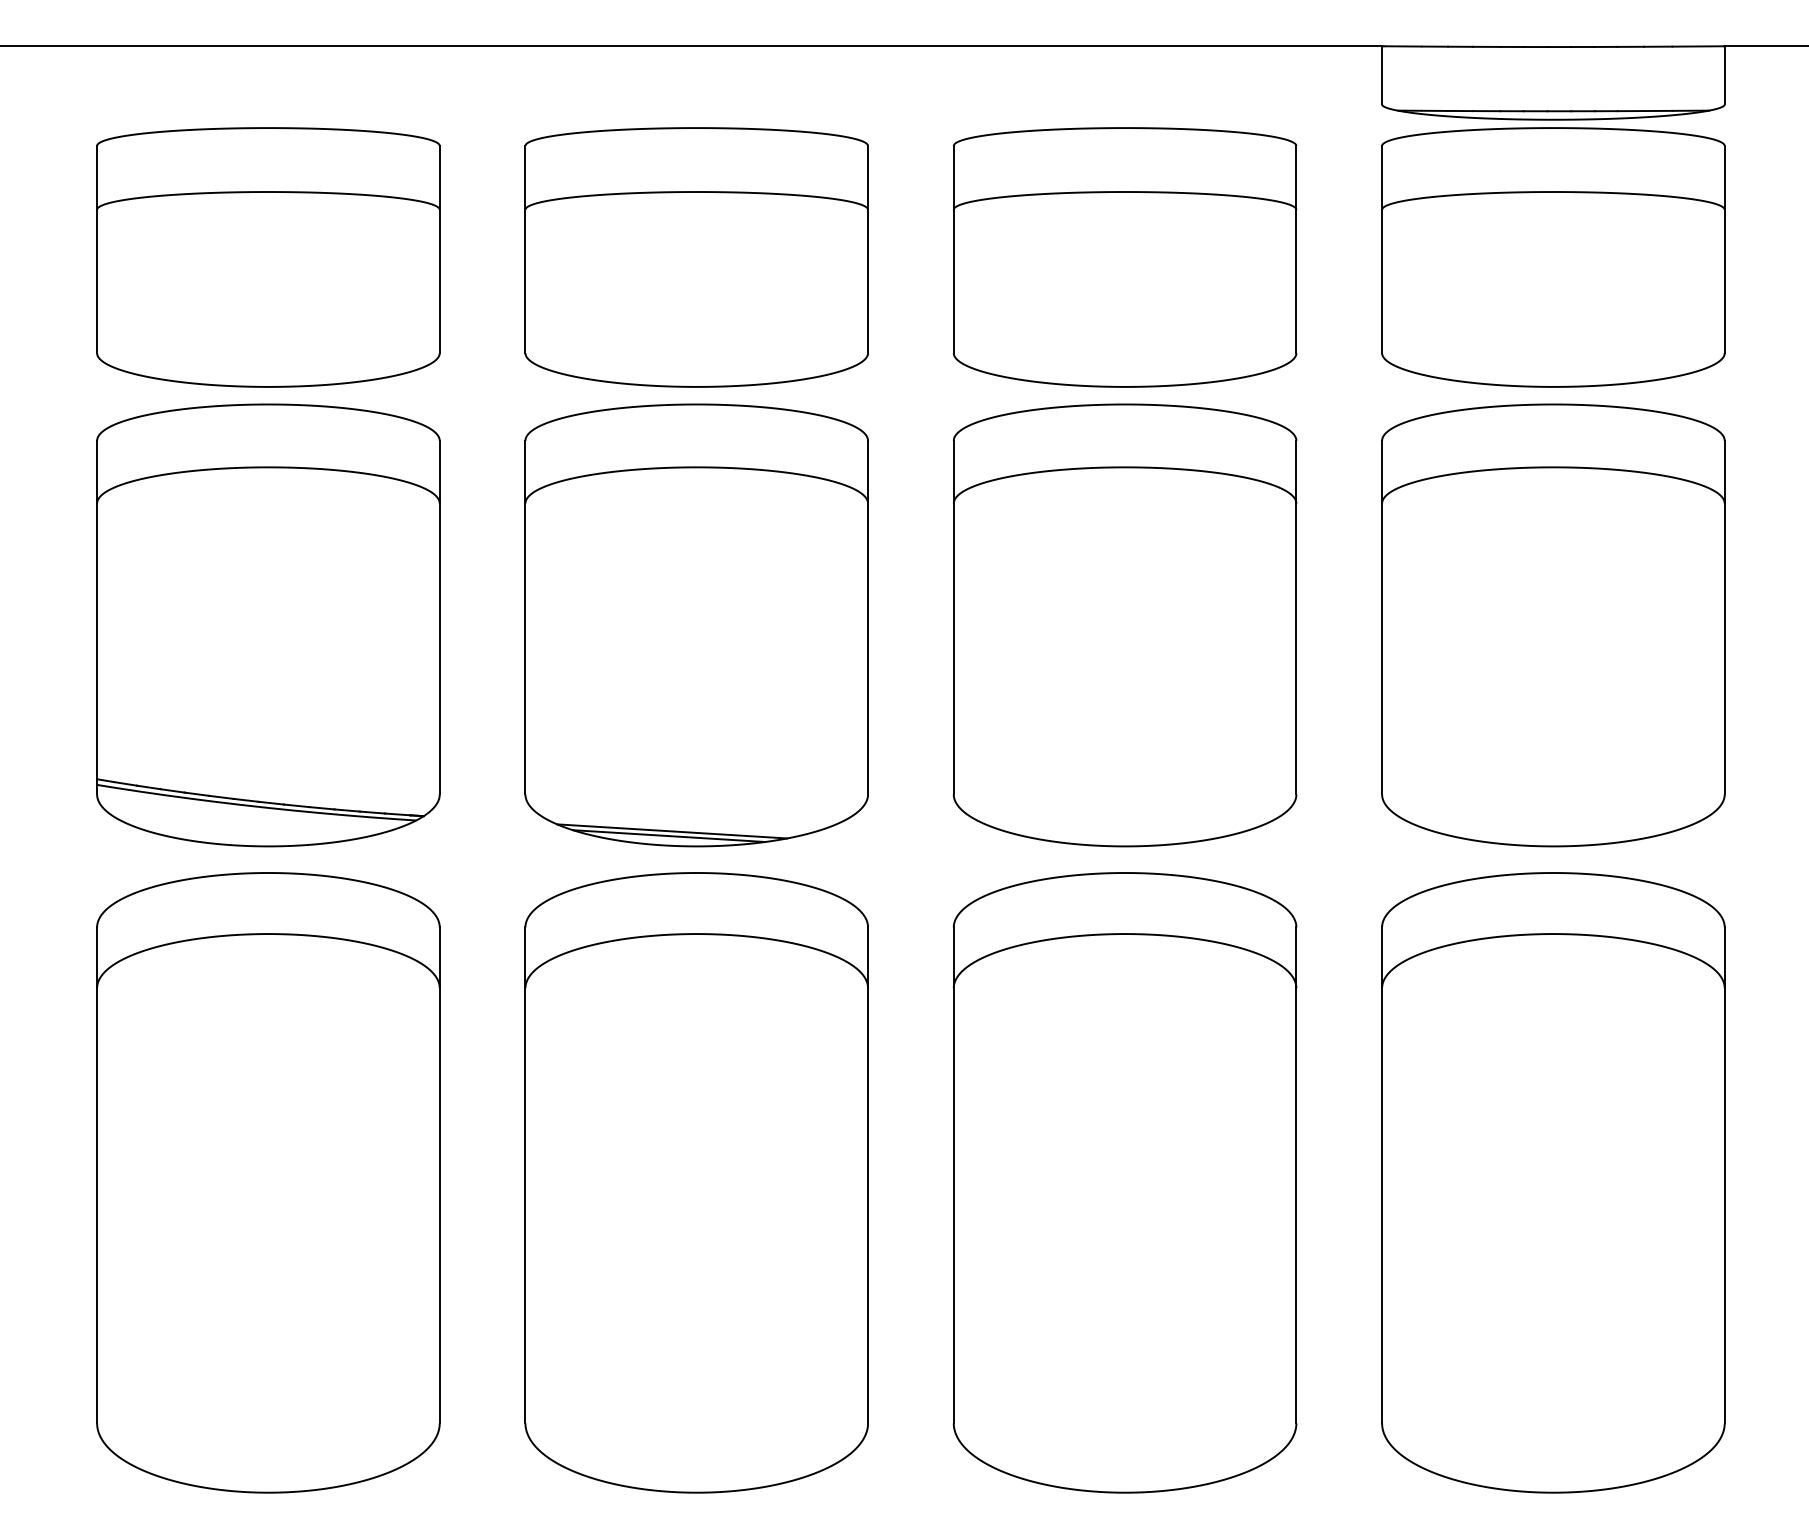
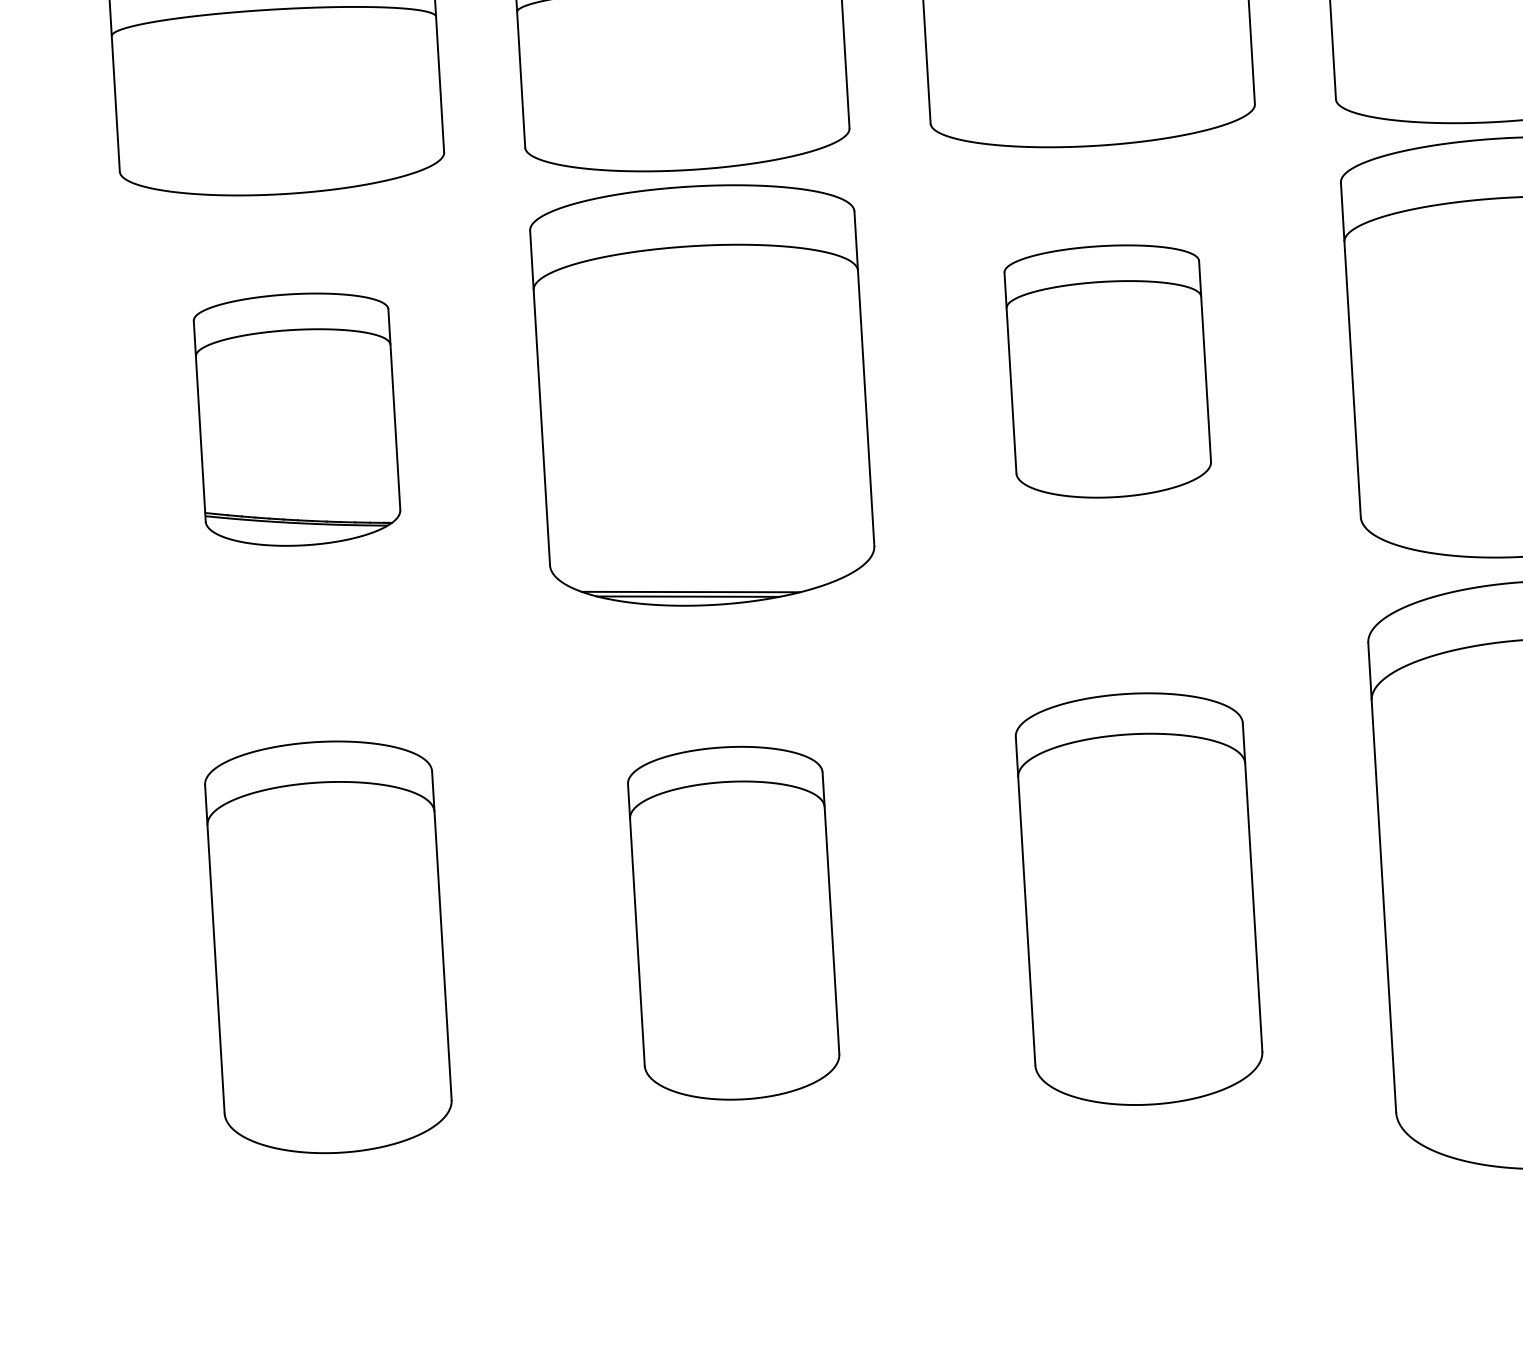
part: (268, 625) -> (297, 419), size x0.6
part: (1124, 625) -> (1107, 371), size x0.6
part: (268, 1182) -> (328, 947), size x0.7
part: (696, 1182) -> (733, 922), size x0.6
part: (1124, 1182) -> (1138, 898), size x0.7

